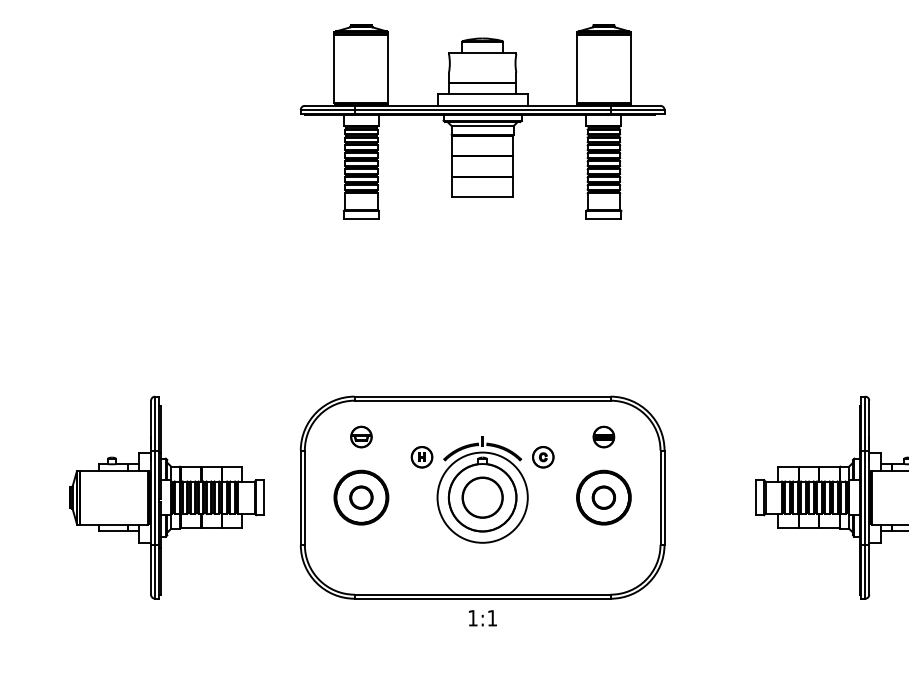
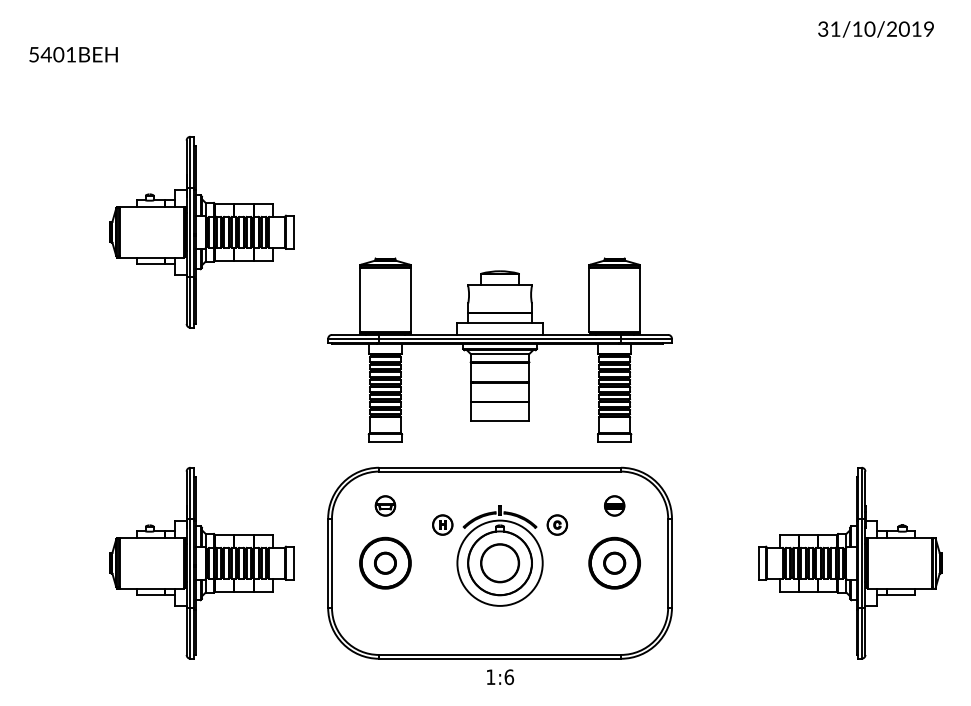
part: (482, 121) -> (499, 349), moved
part: (166, 147) -> (201, 232), added
text: (492, 618) -> (509, 677), 1:1 -> 1:6

